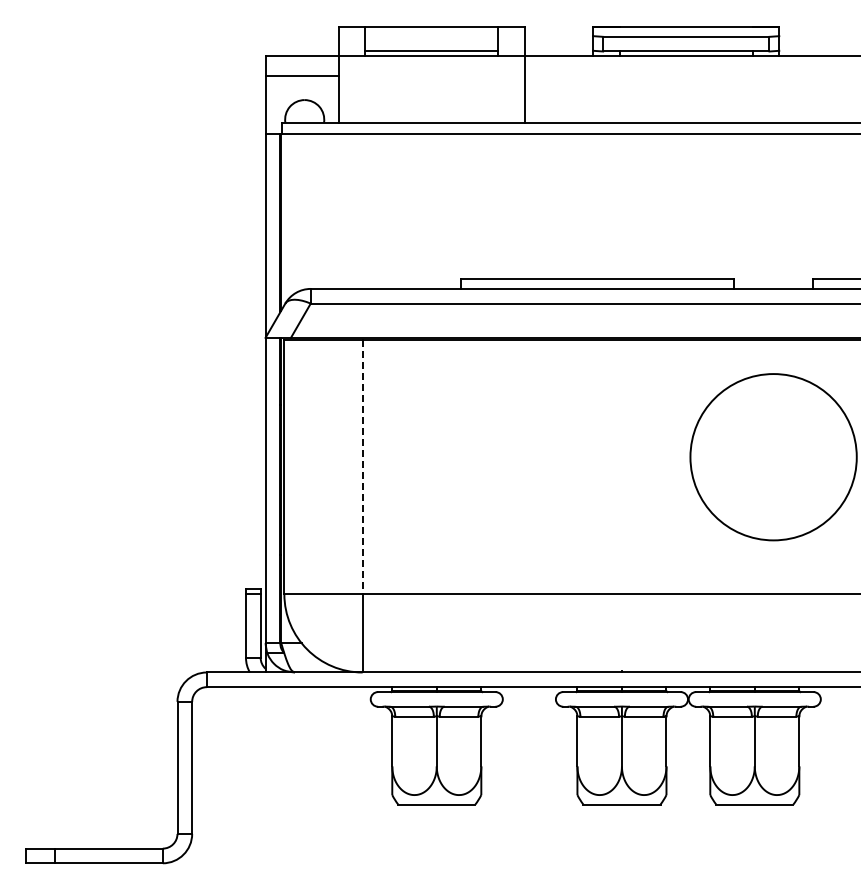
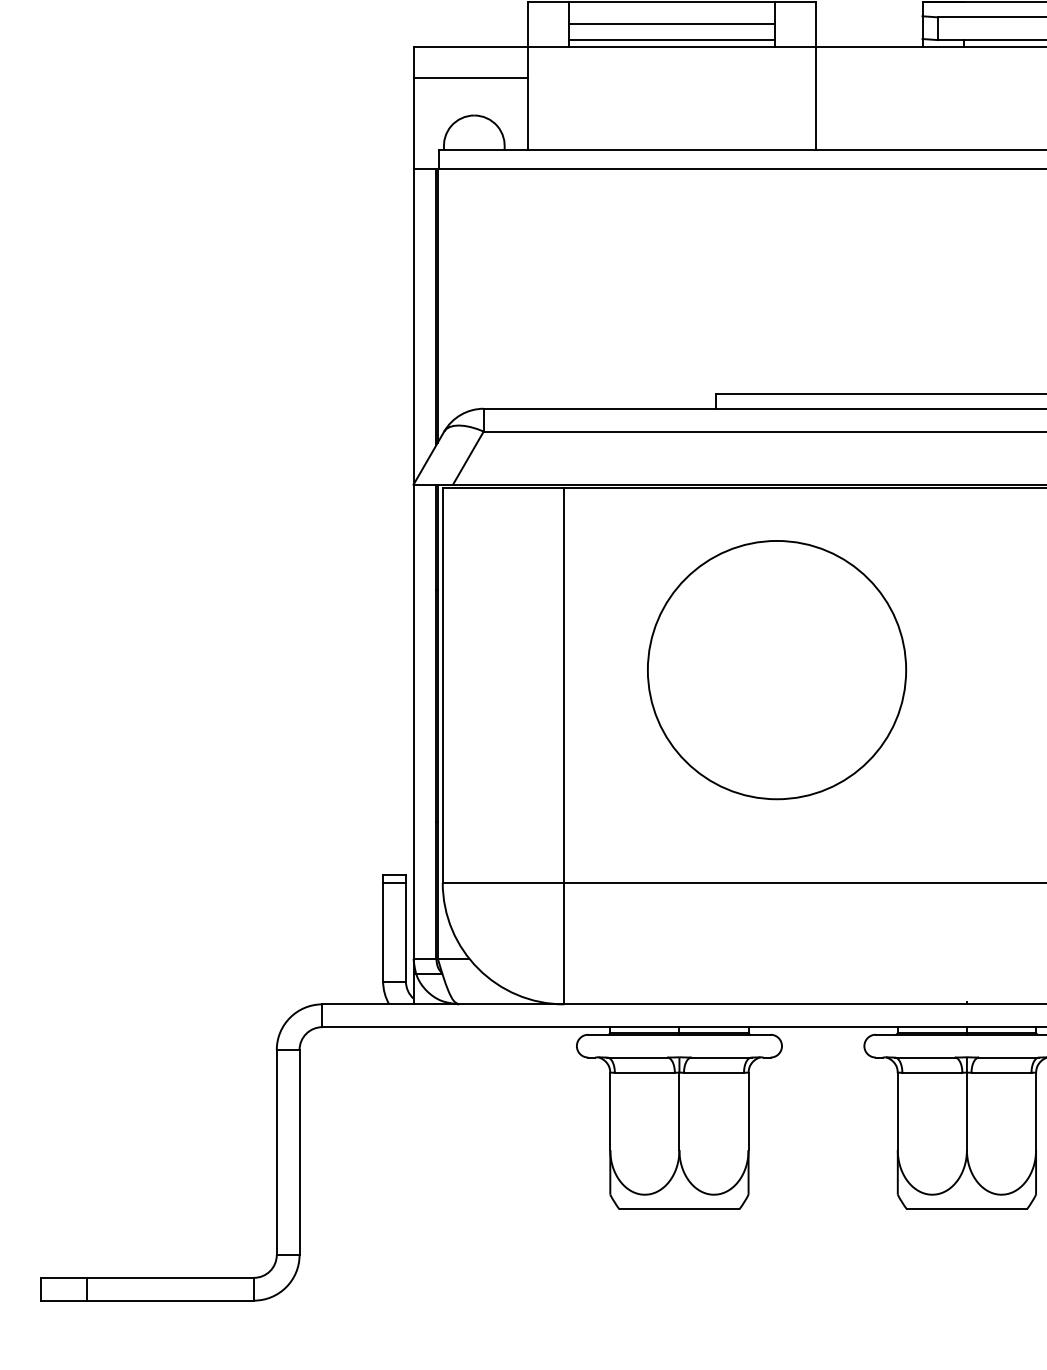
line: (431, 41) -> (671, 24), added
circle: (499, 457) -> (776, 670), added
line: (362, 467) -> (564, 686), dashed -> solid

